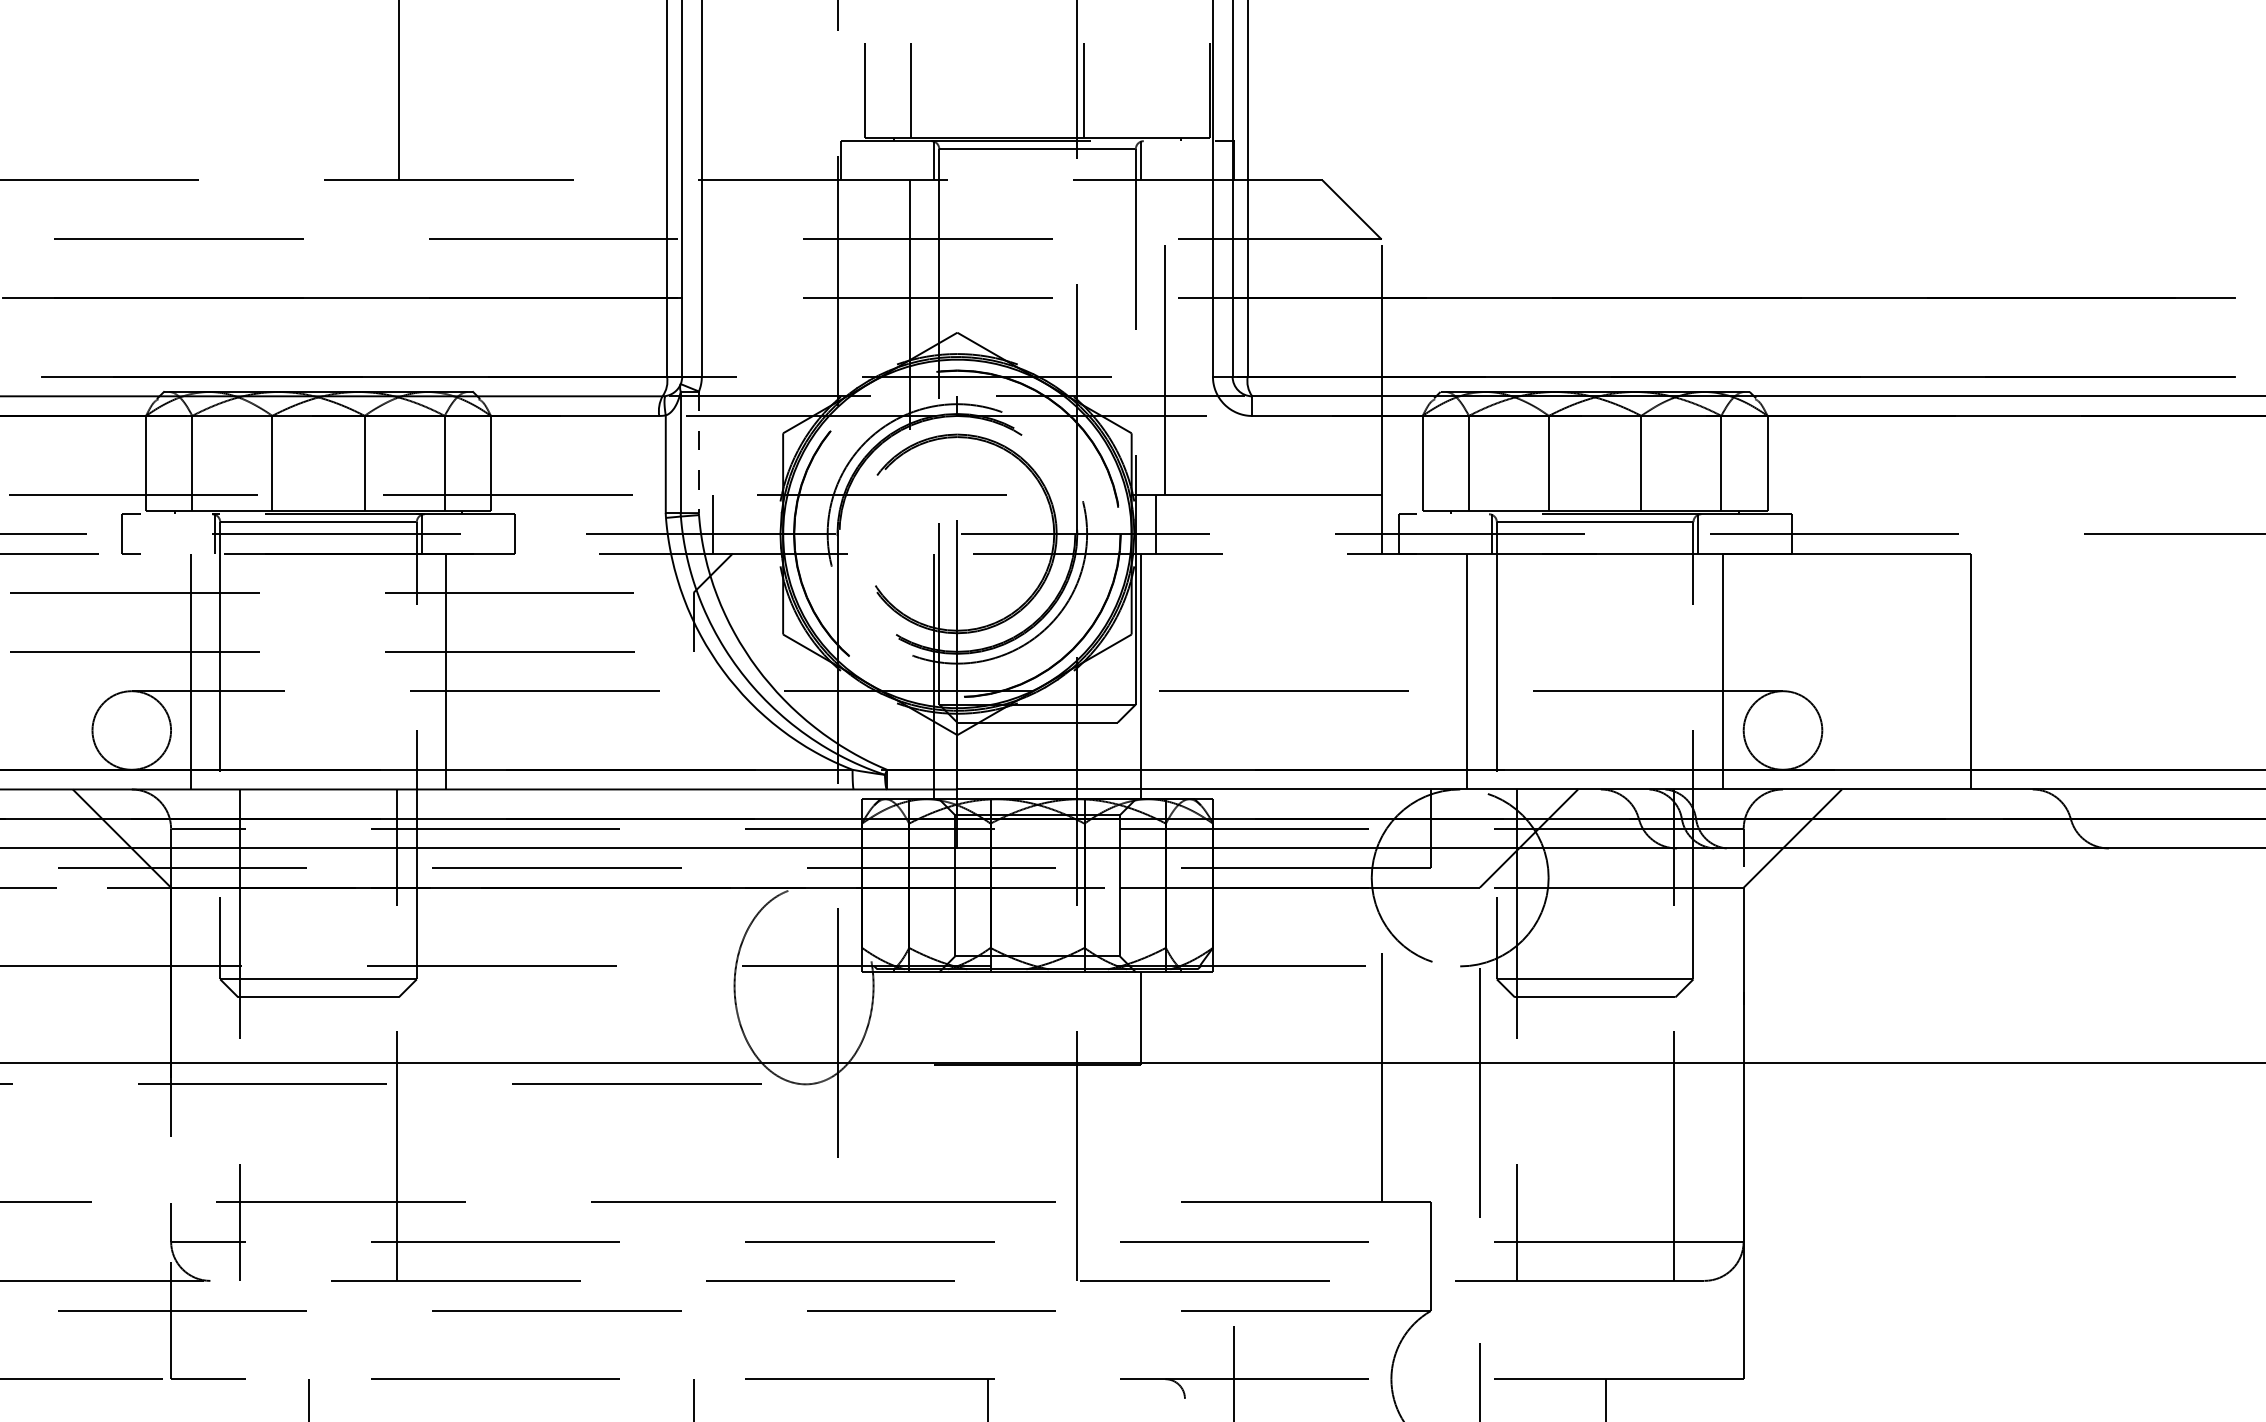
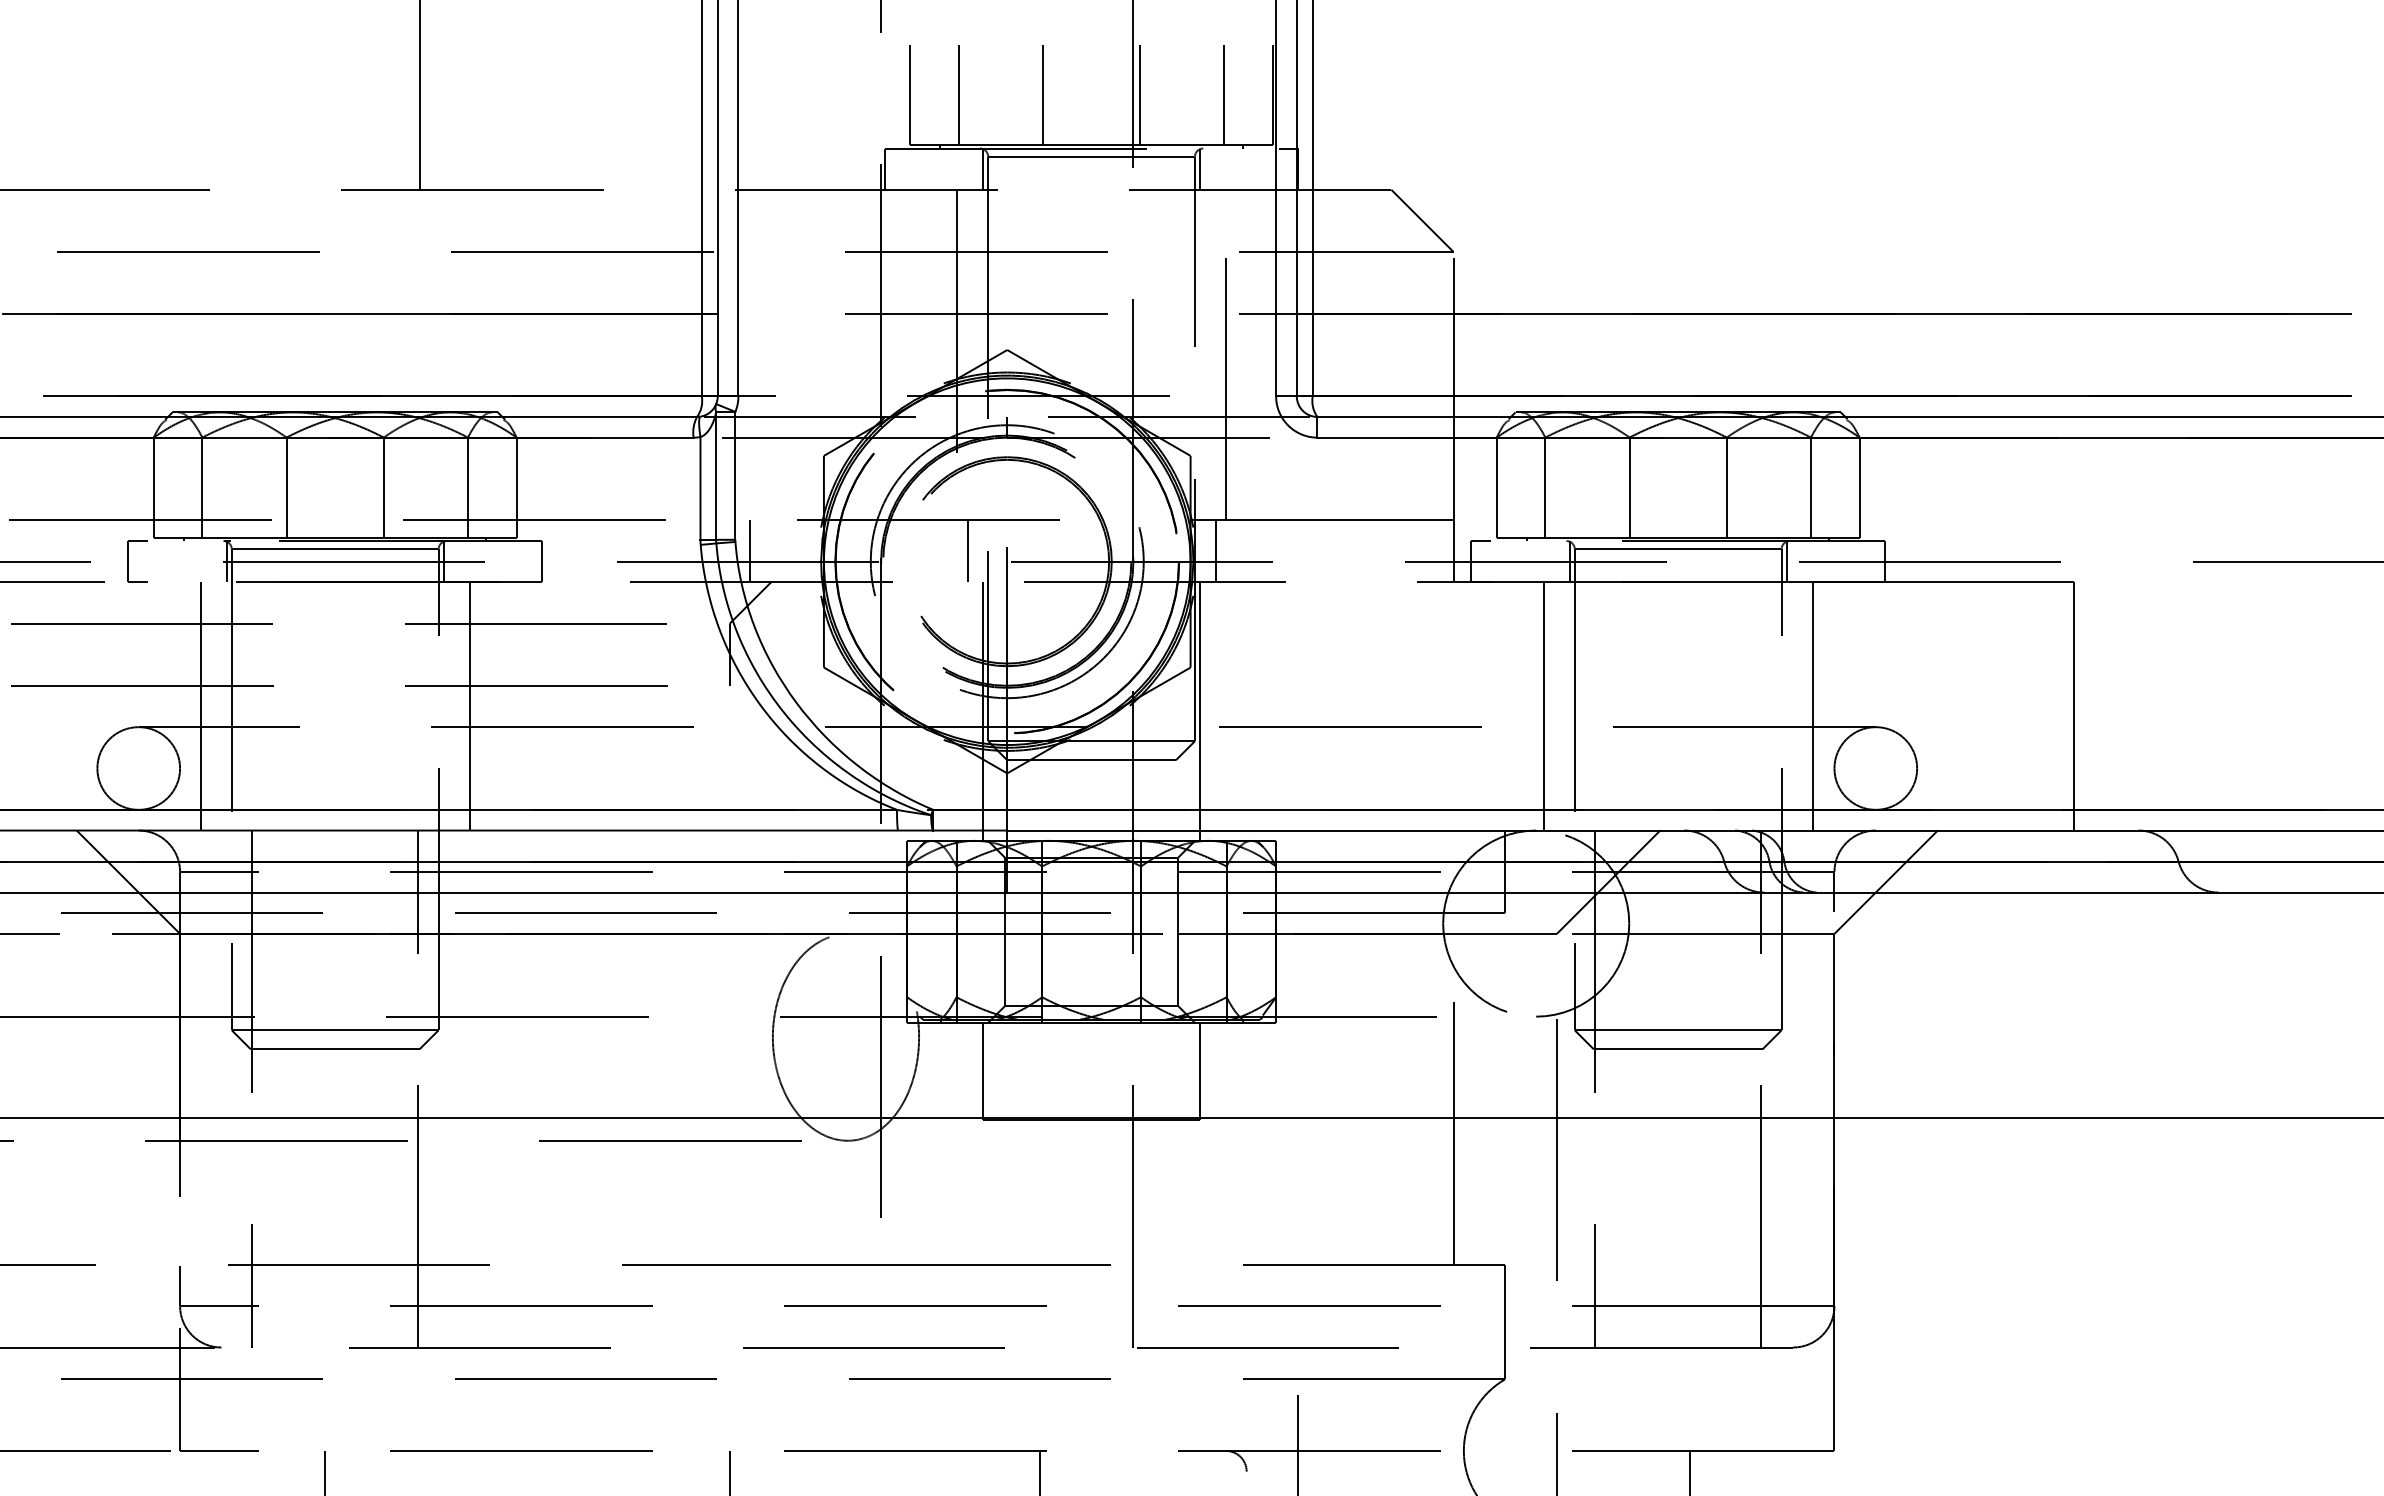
line: (991, 90) -> (1043, 95), added
line: (1163, 90) -> (1224, 95), added
line: (698, 452) -> (734, 476), dashed -> solid
line: (919, 523) -> (967, 550), added
line: (934, 1018) -> (983, 1071), added

